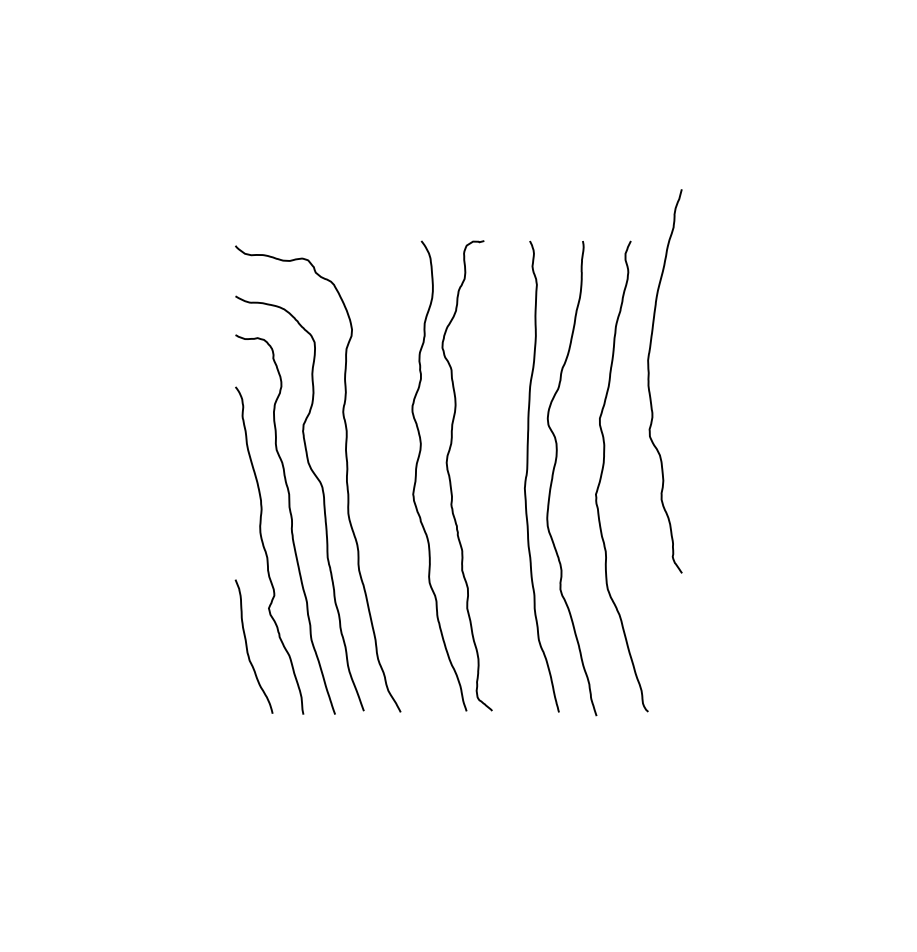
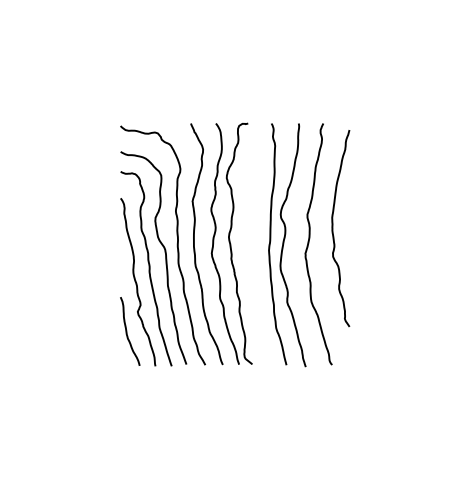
curve: (650, 381) -> (333, 228), moved
curve: (381, 484) -> (195, 248), added

